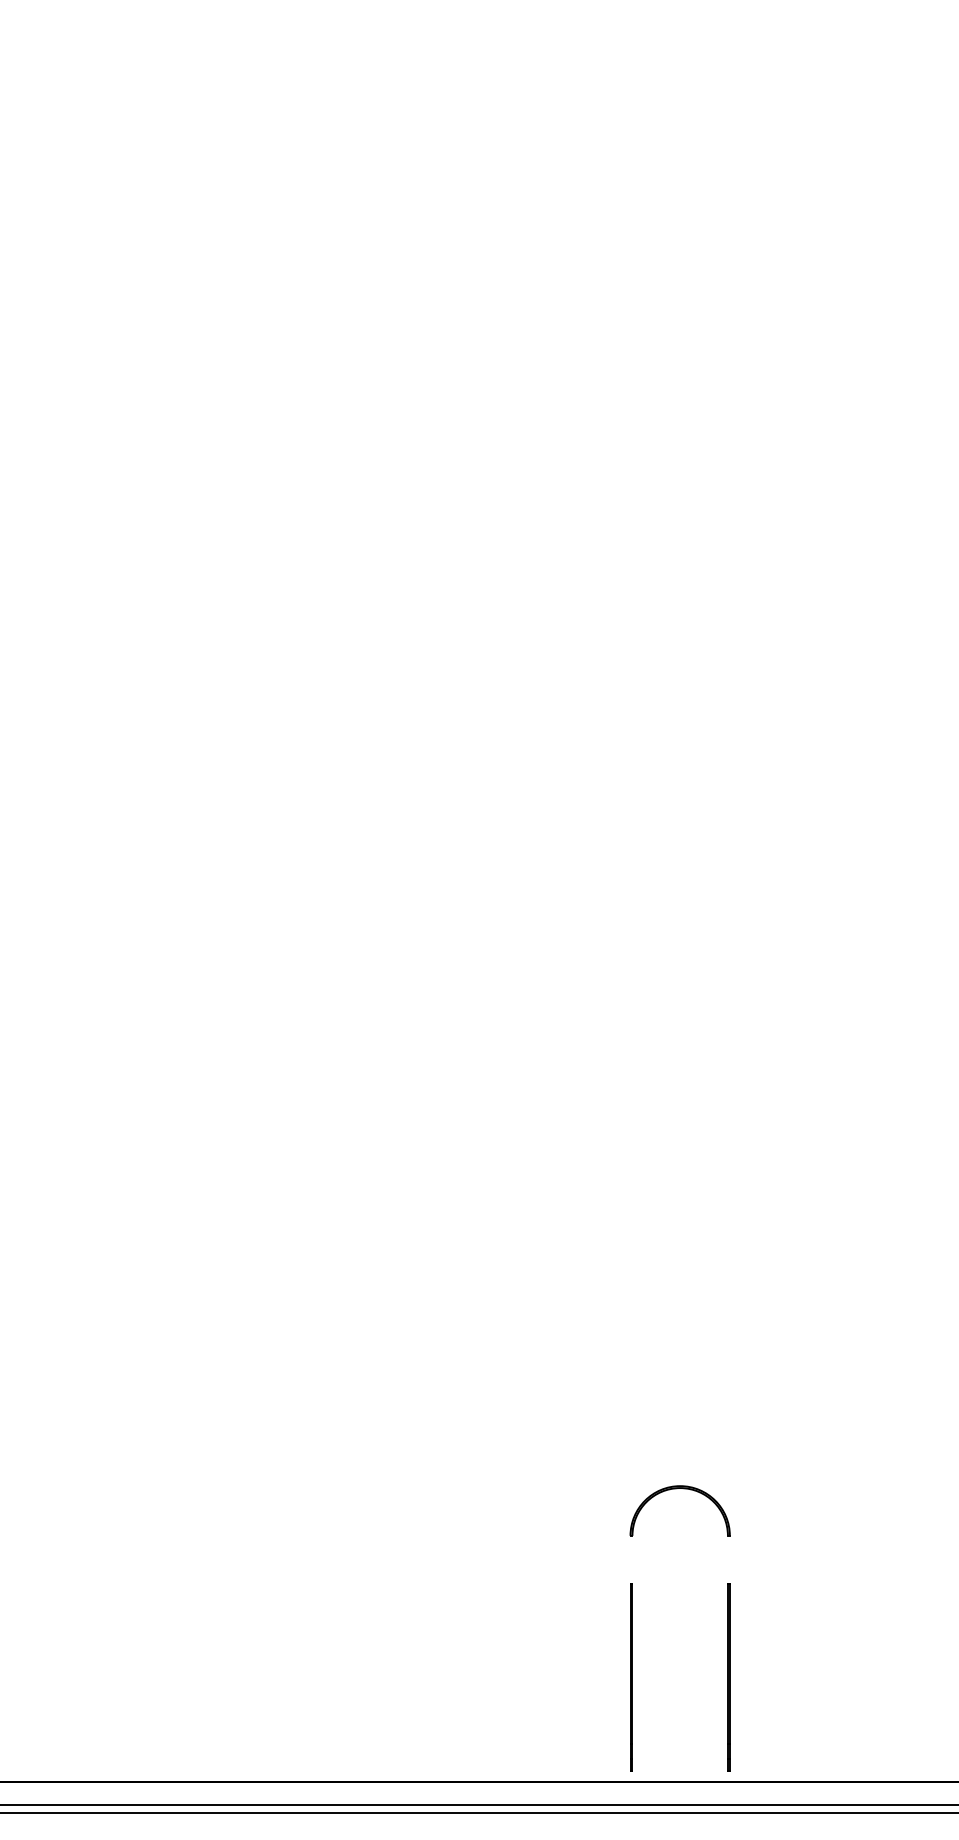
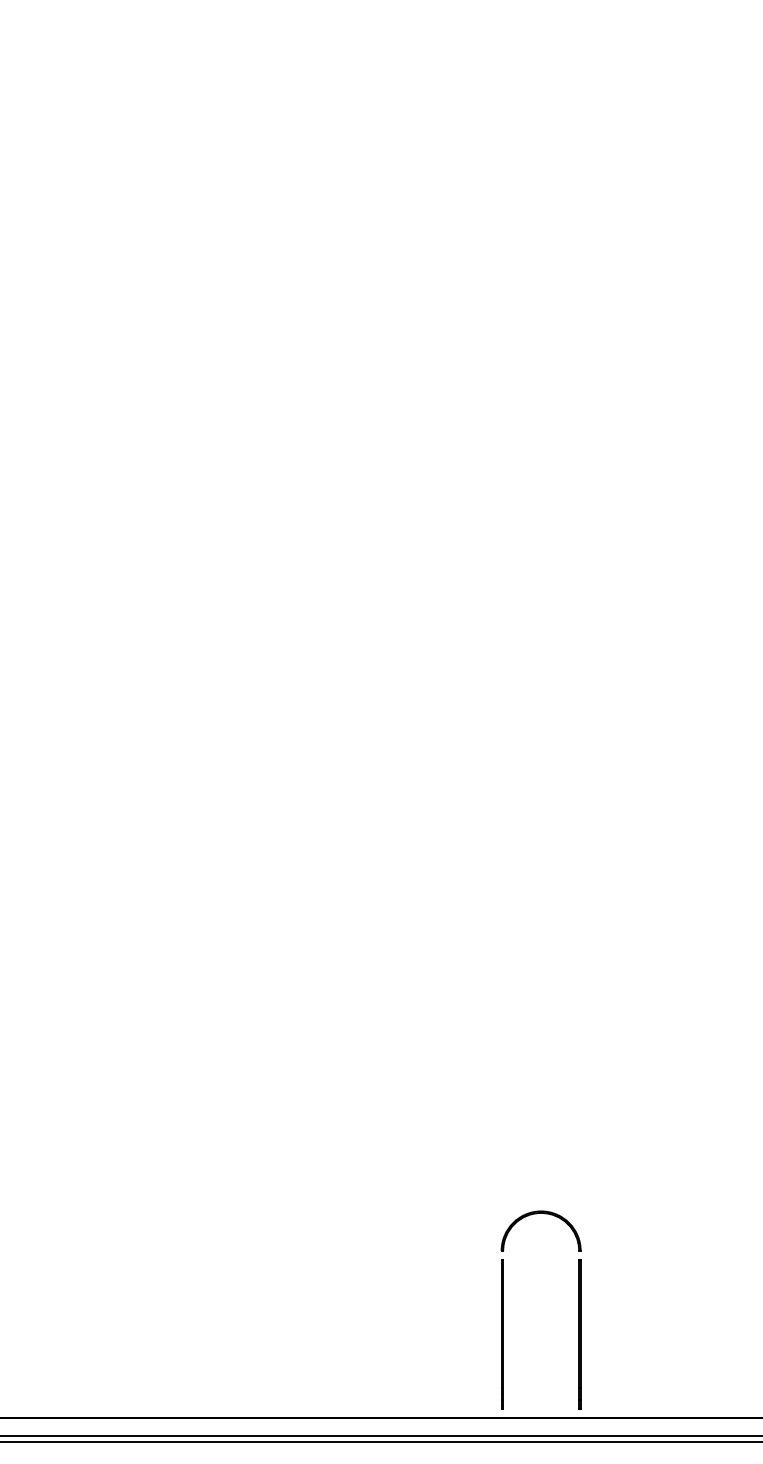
part: (675, 1490) -> (537, 1214), moved

